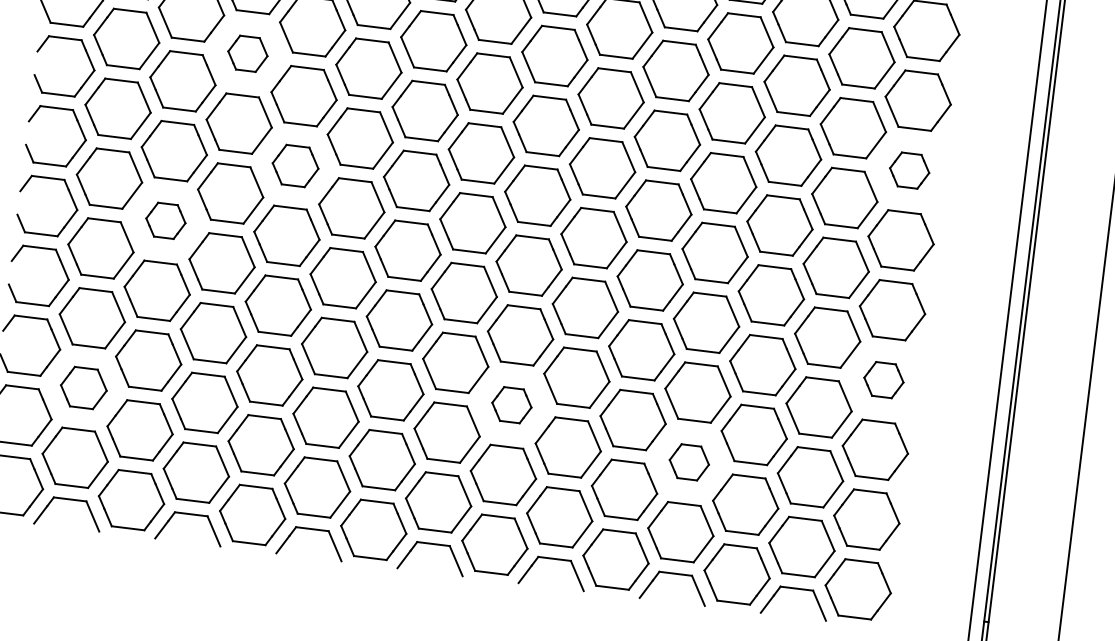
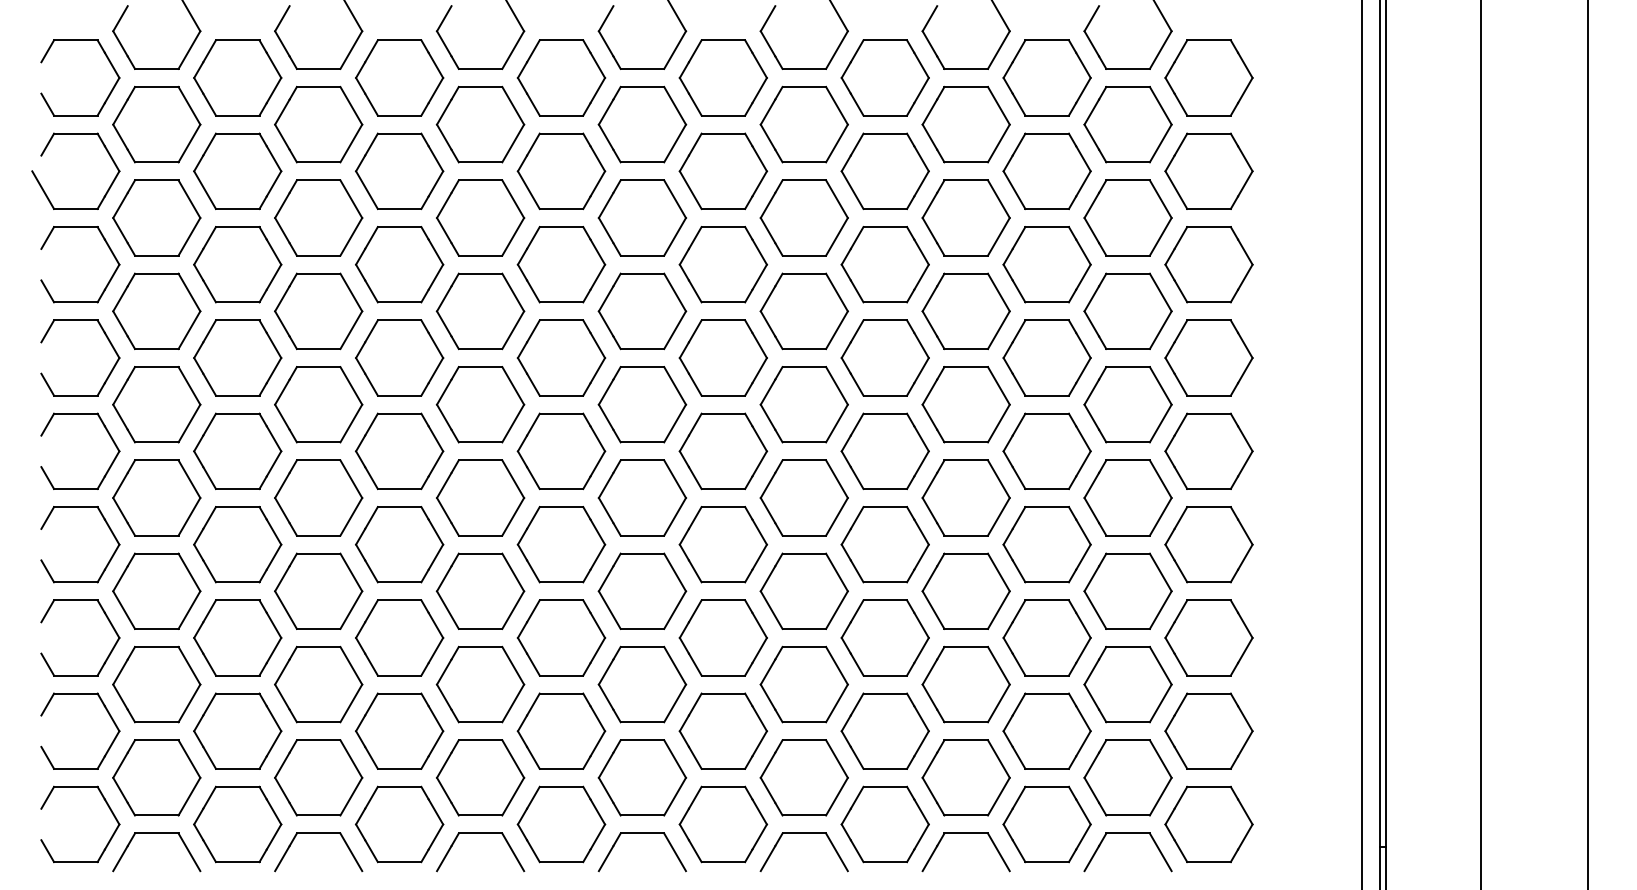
part: (247, 53) -> (318, 217), size x1.67
part: (295, 165) -> (399, 357), size x1.43
part: (909, 170) -> (1208, 264), size x1.67
part: (165, 220) -> (237, 450), size x1.67
part: (883, 379) -> (1208, 544), size x1.67
part: (83, 387) -> (156, 684), size x1.43
part: (511, 404) -> (722, 637), size x1.67
part: (688, 462) -> (965, 684), size x1.67

